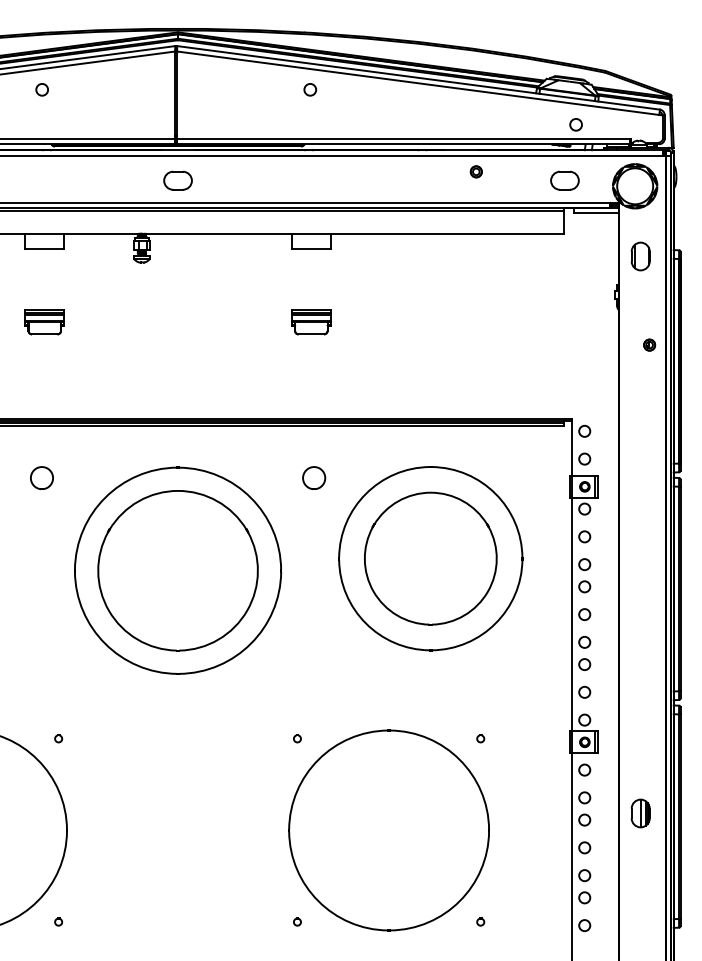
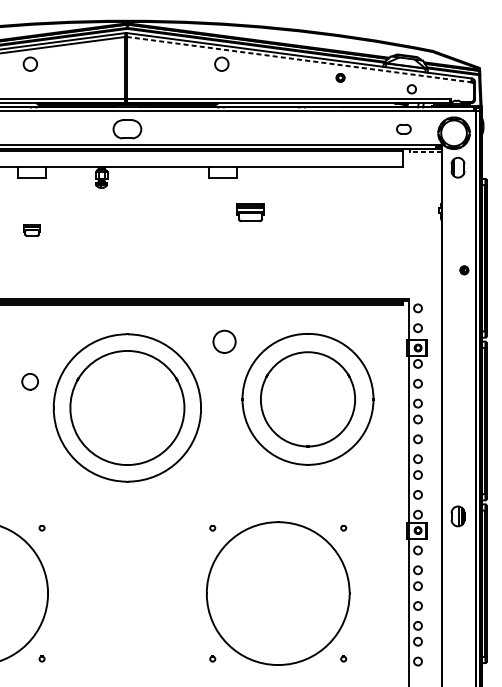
line: (418, 83) -> (299, 59), solid -> dashed
circle: (41, 89) -> (29, 64), size x1.6
circle: (310, 89) -> (222, 64), size x1.6
part: (475, 171) -> (339, 77), moved
part: (177, 180) -> (127, 129), size x1.4
part: (564, 180) -> (403, 129), size x0.7
line: (595, 212) -> (425, 151), solid -> dashed
part: (640, 256) -> (457, 167), moved
part: (44, 322) -> (31, 230), size x0.6
part: (311, 322) -> (250, 212), moved
part: (649, 344) -> (464, 269), moved
part: (41, 477) -> (29, 381), moved
part: (314, 477) -> (224, 341), size x1.4
part: (640, 813) -> (457, 516), moved

